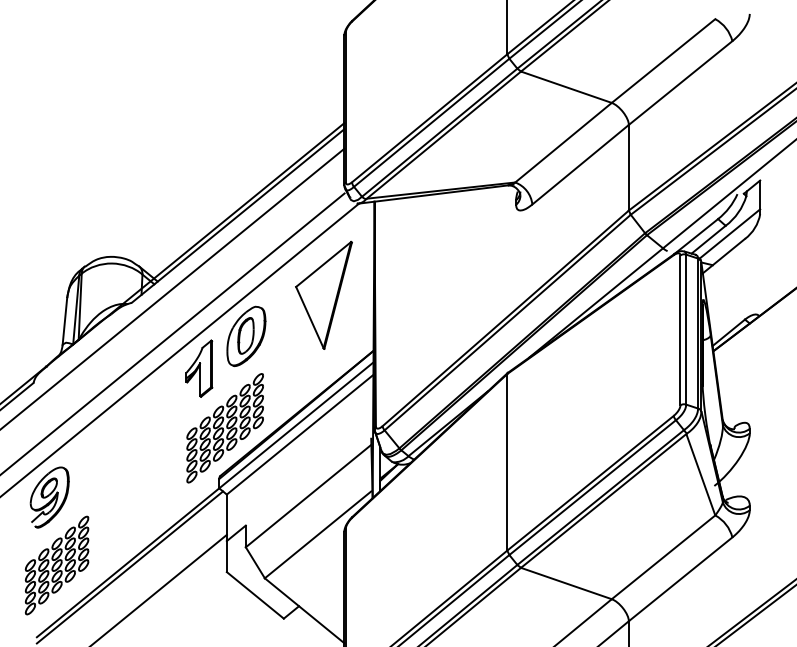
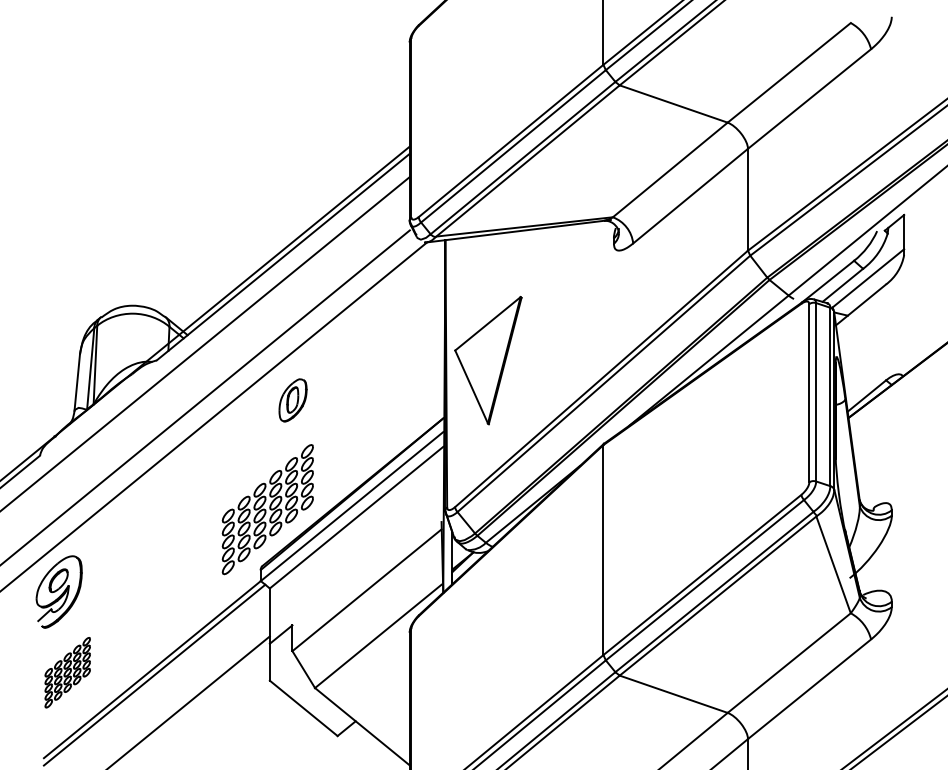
part: (324, 295) -> (488, 360), moved
part: (245, 336) -> (292, 400), size x0.6
part: (198, 368) -> (236, 438), removed
part: (56, 565) -> (67, 672), size x0.6

